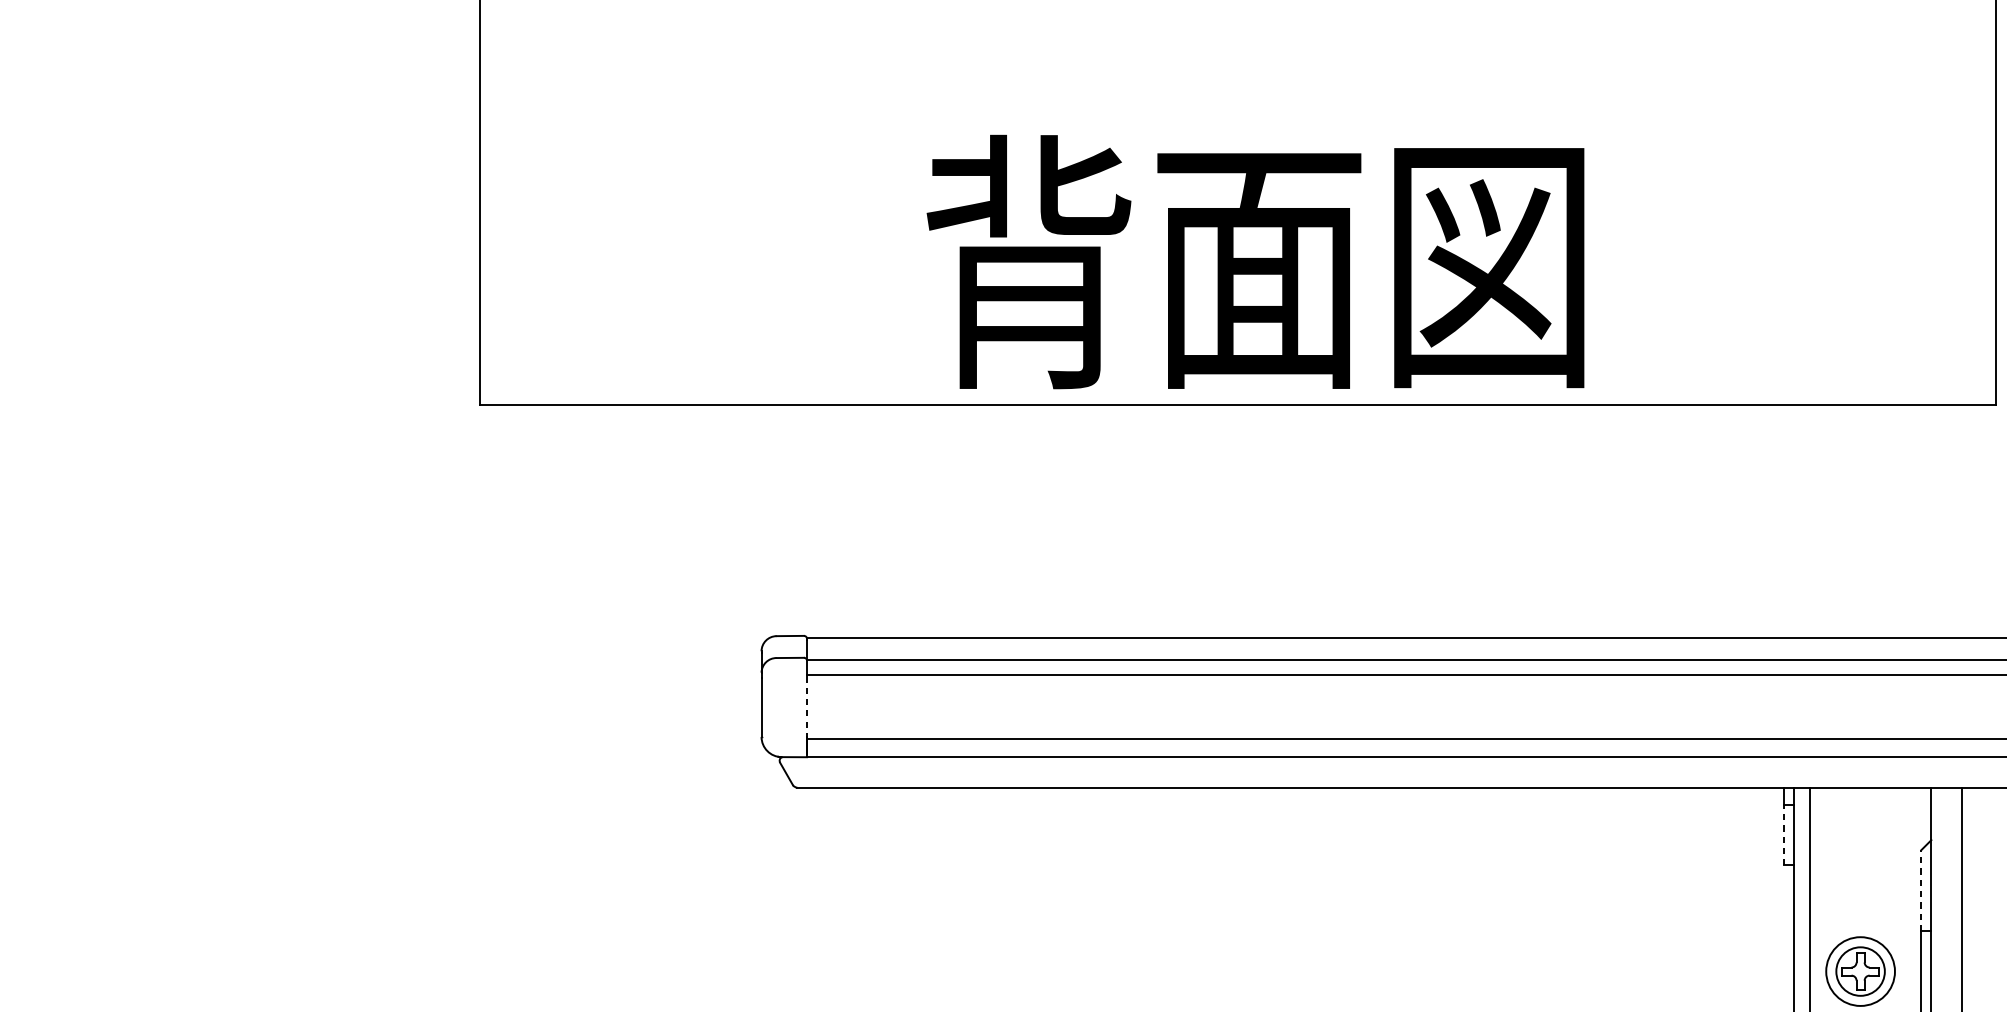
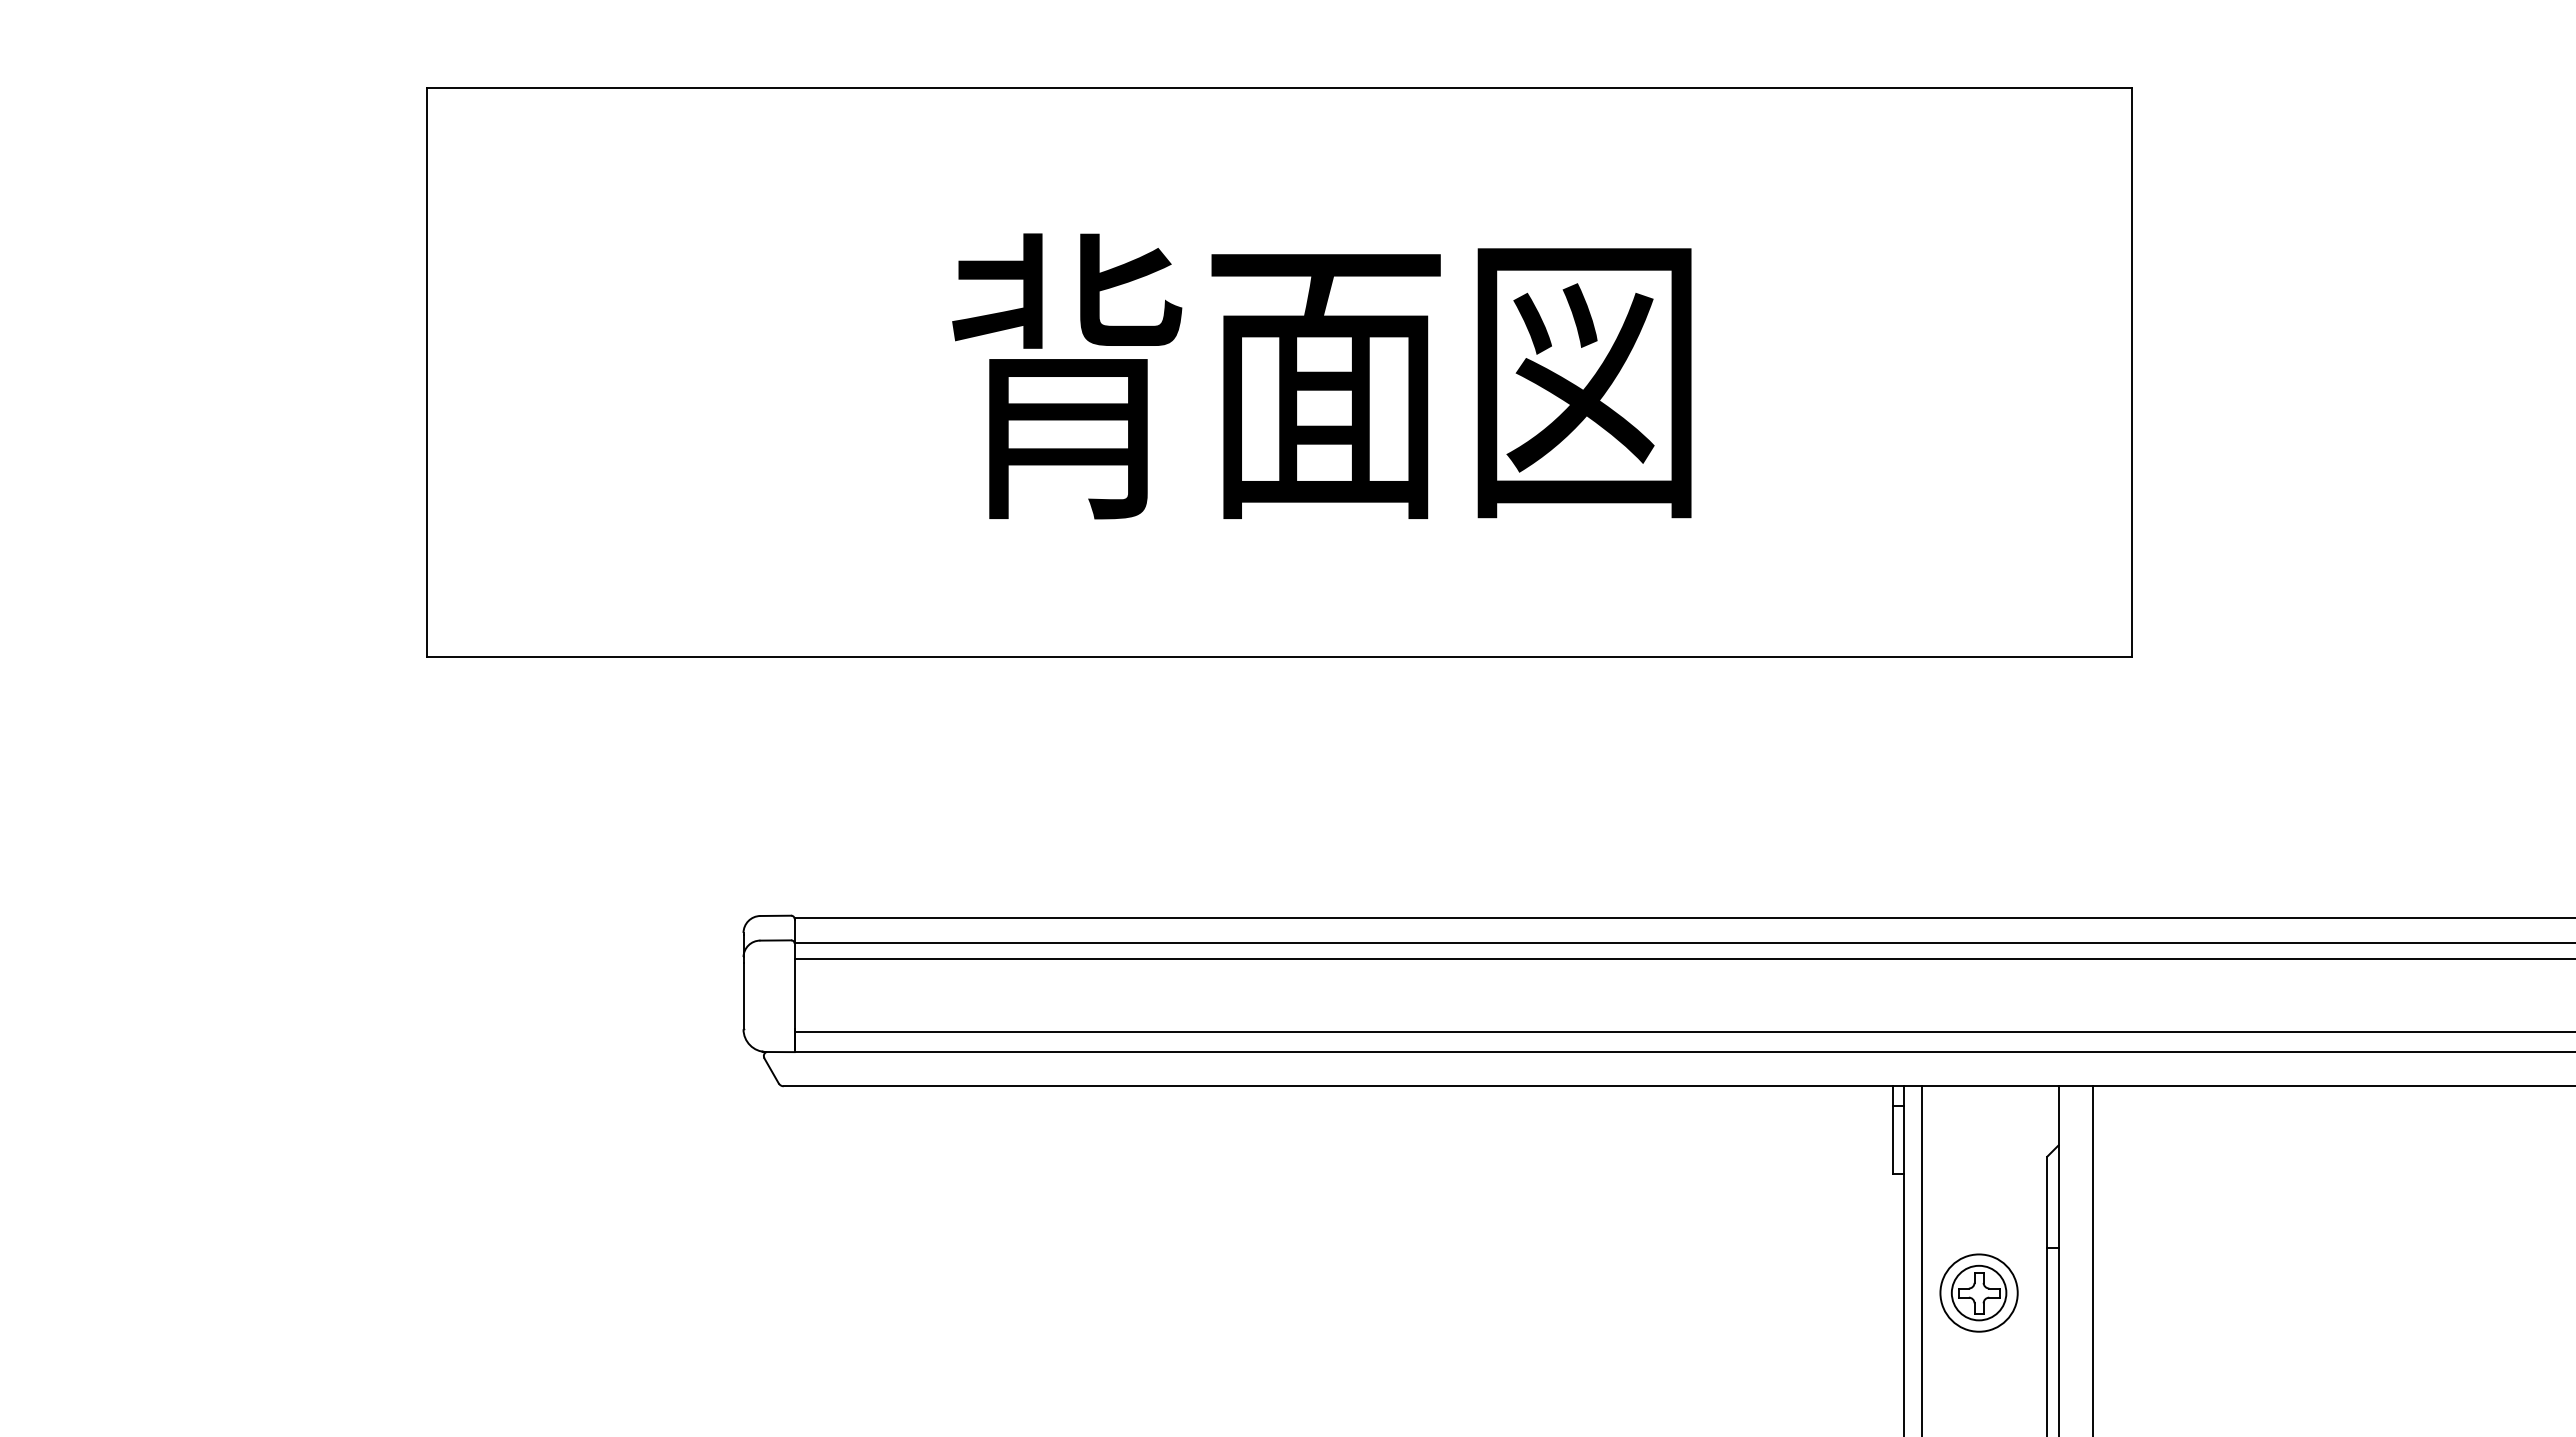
text: (1255, 262) -> (1321, 376), moved
line: (806, 706) -> (794, 995), dashed -> solid
line: (1783, 834) -> (1892, 1139), dashed -> solid
line: (1921, 890) -> (2047, 1201), dashed -> solid

